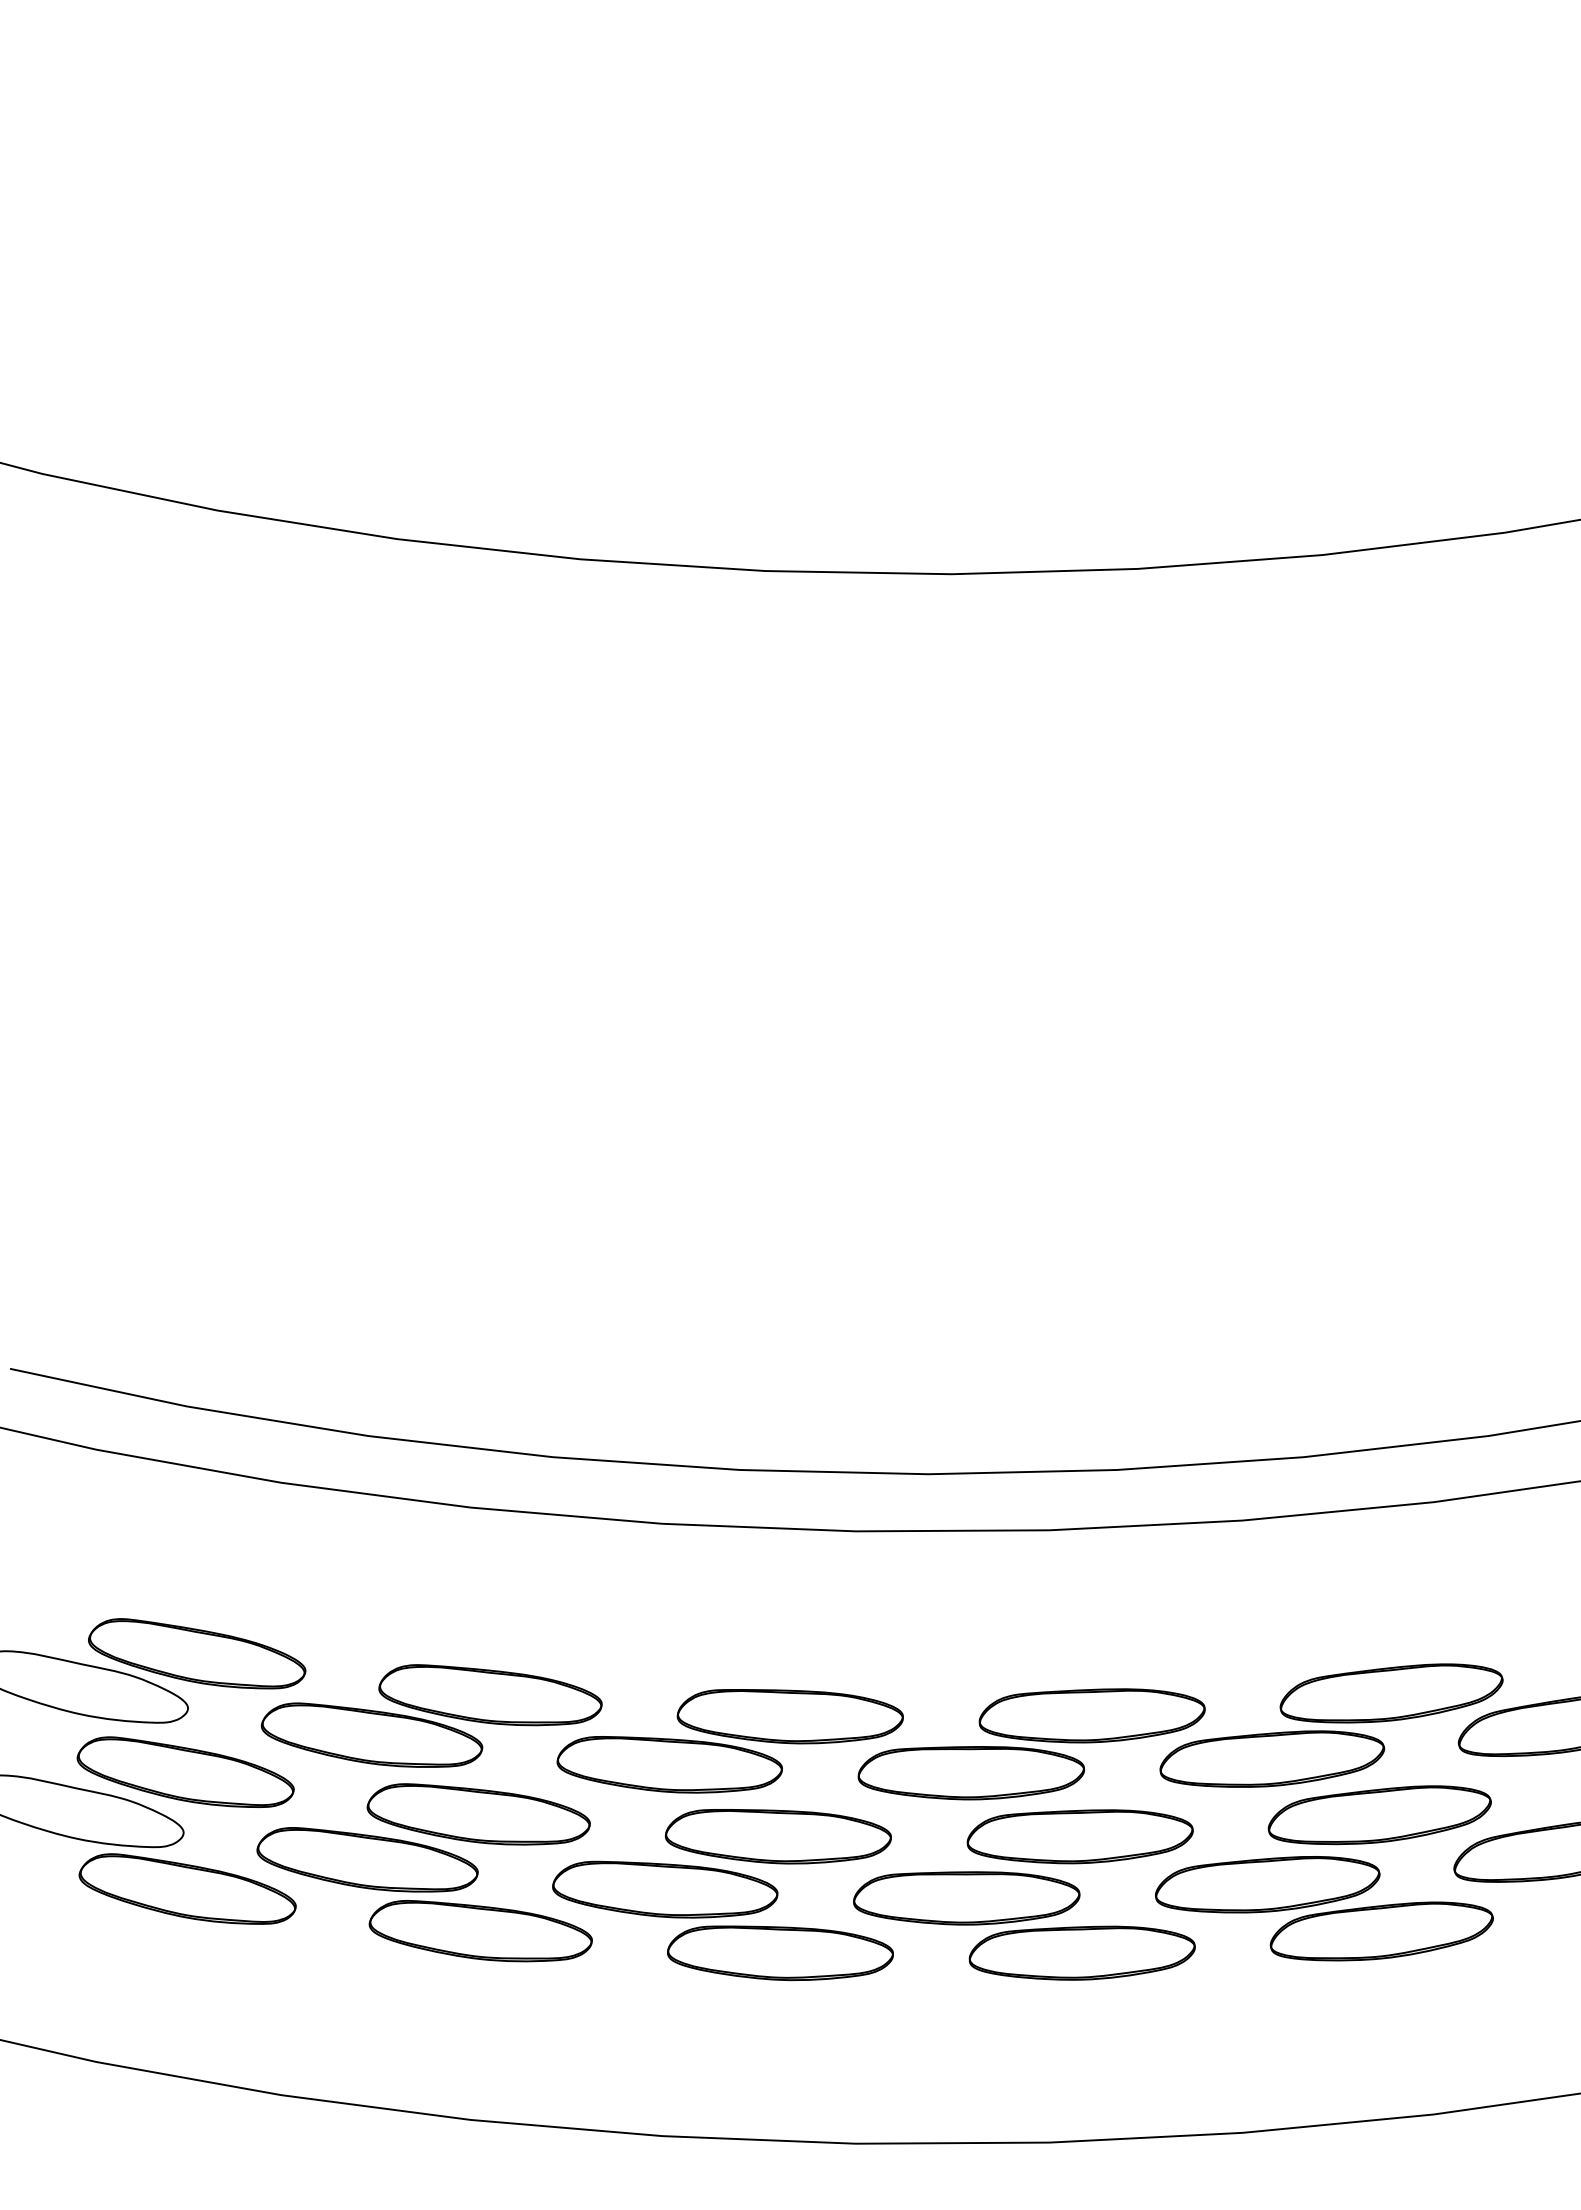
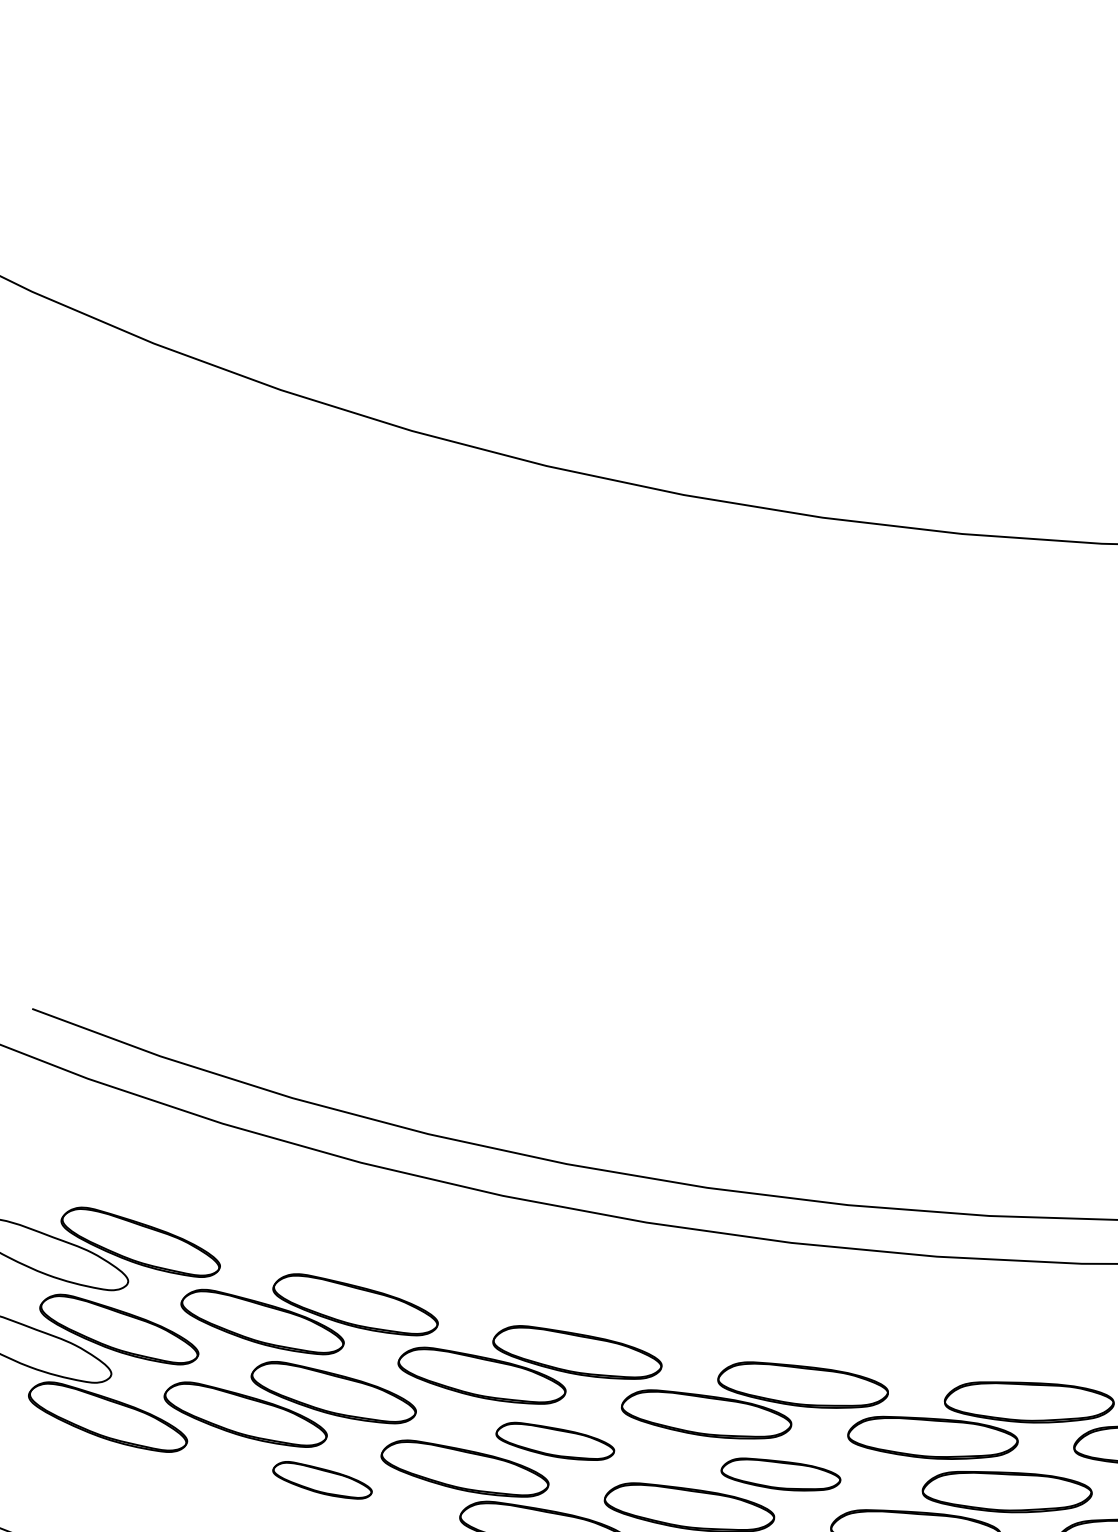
part: (777, 1836) -> (554, 1442), size x0.7
part: (1079, 1836) -> (780, 1475), size x0.7
part: (480, 1931) -> (322, 1480), size x0.6

